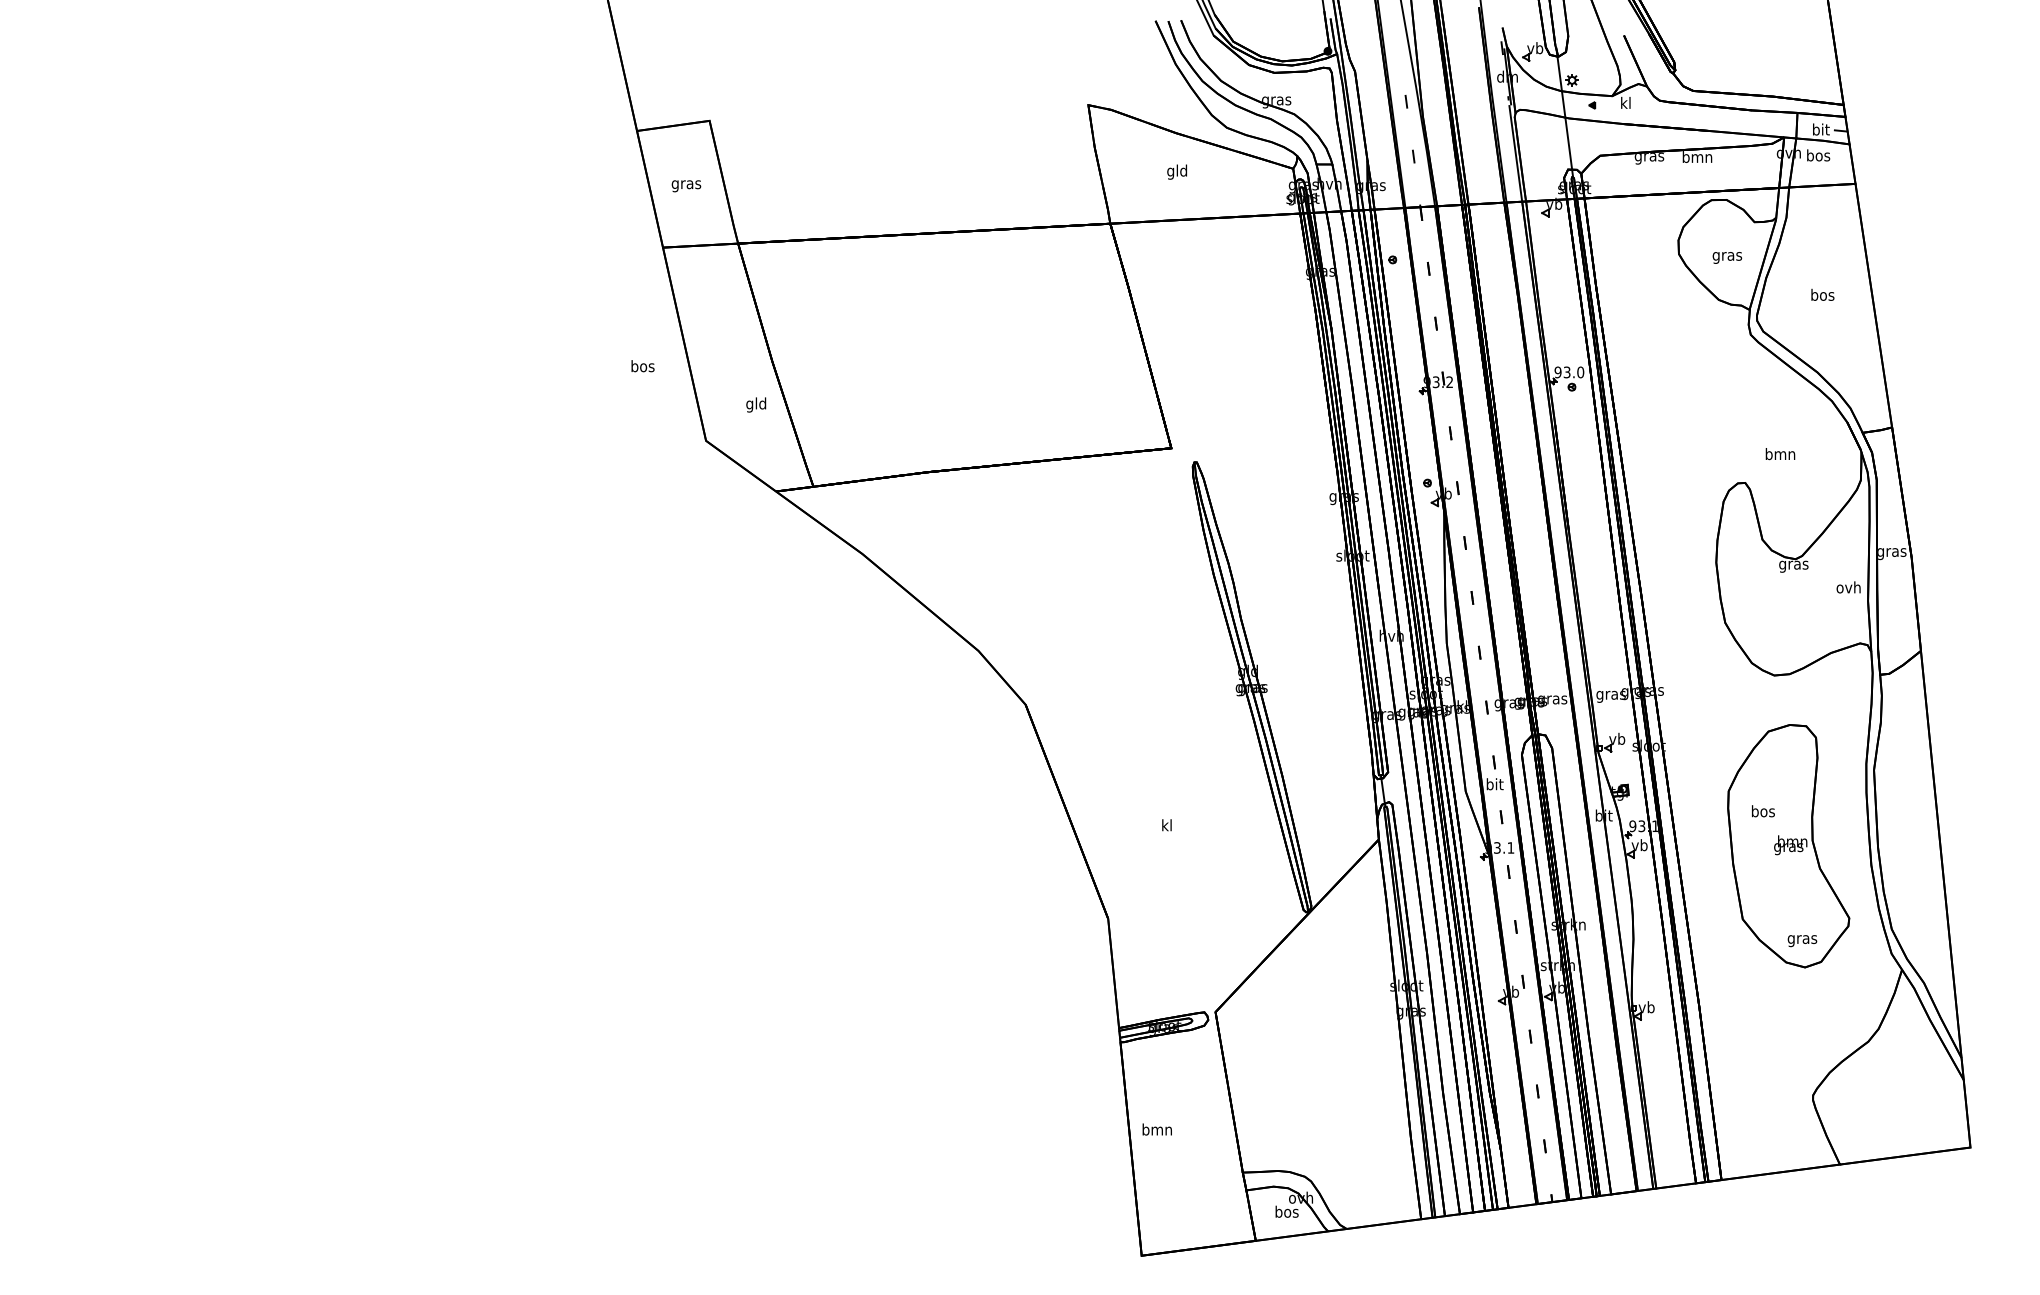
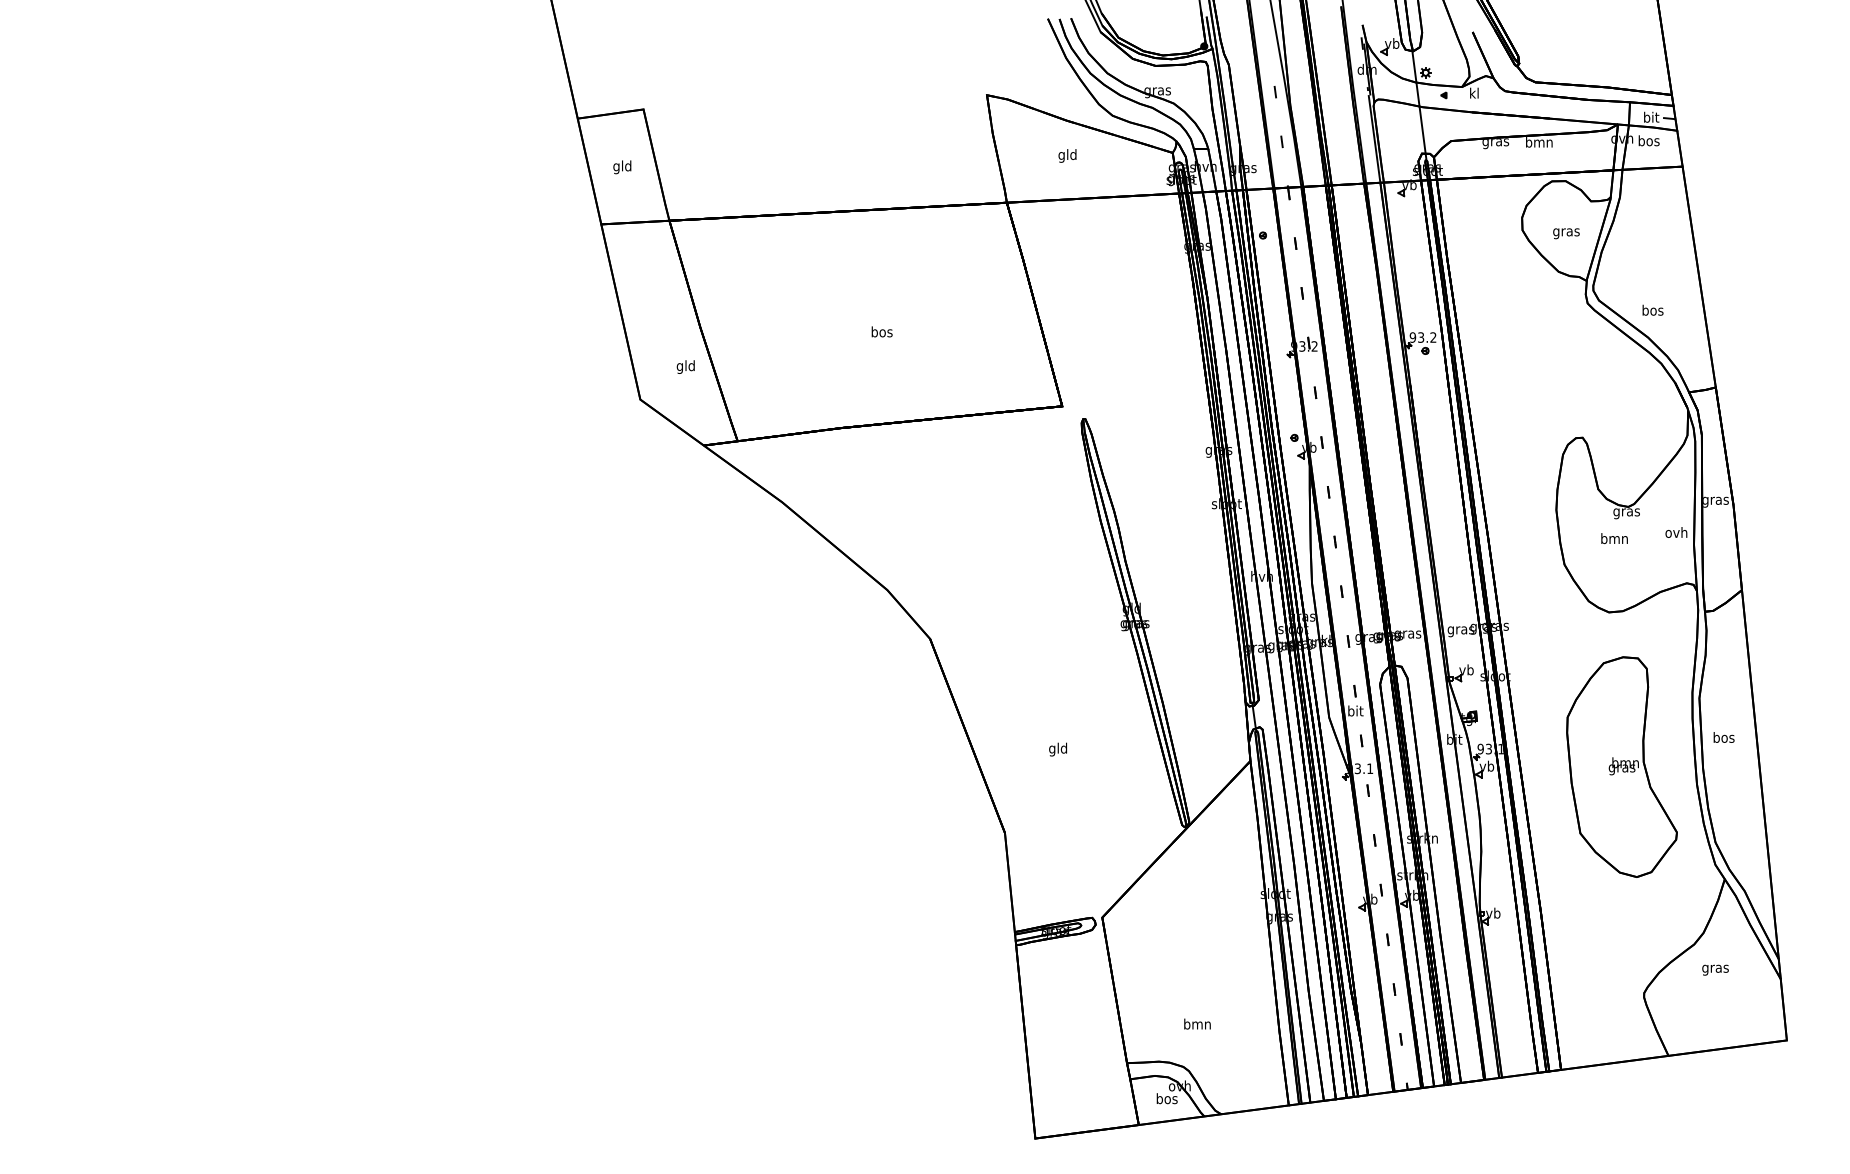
text: (686, 184) -> (622, 167), gras -> gld
text: (1822, 294) -> (1652, 309), moved
text: (642, 365) -> (881, 331), moved
text: (1580, 372) -> (1433, 337), 93.0 -> 93.2
text: (1780, 453) -> (1614, 538), moved
text: (1762, 811) -> (1723, 737), moved
text: (1167, 826) -> (1058, 749), kl -> gld
text: (1802, 940) -> (1715, 969), moved
text: (1157, 1128) -> (1197, 1023), moved

